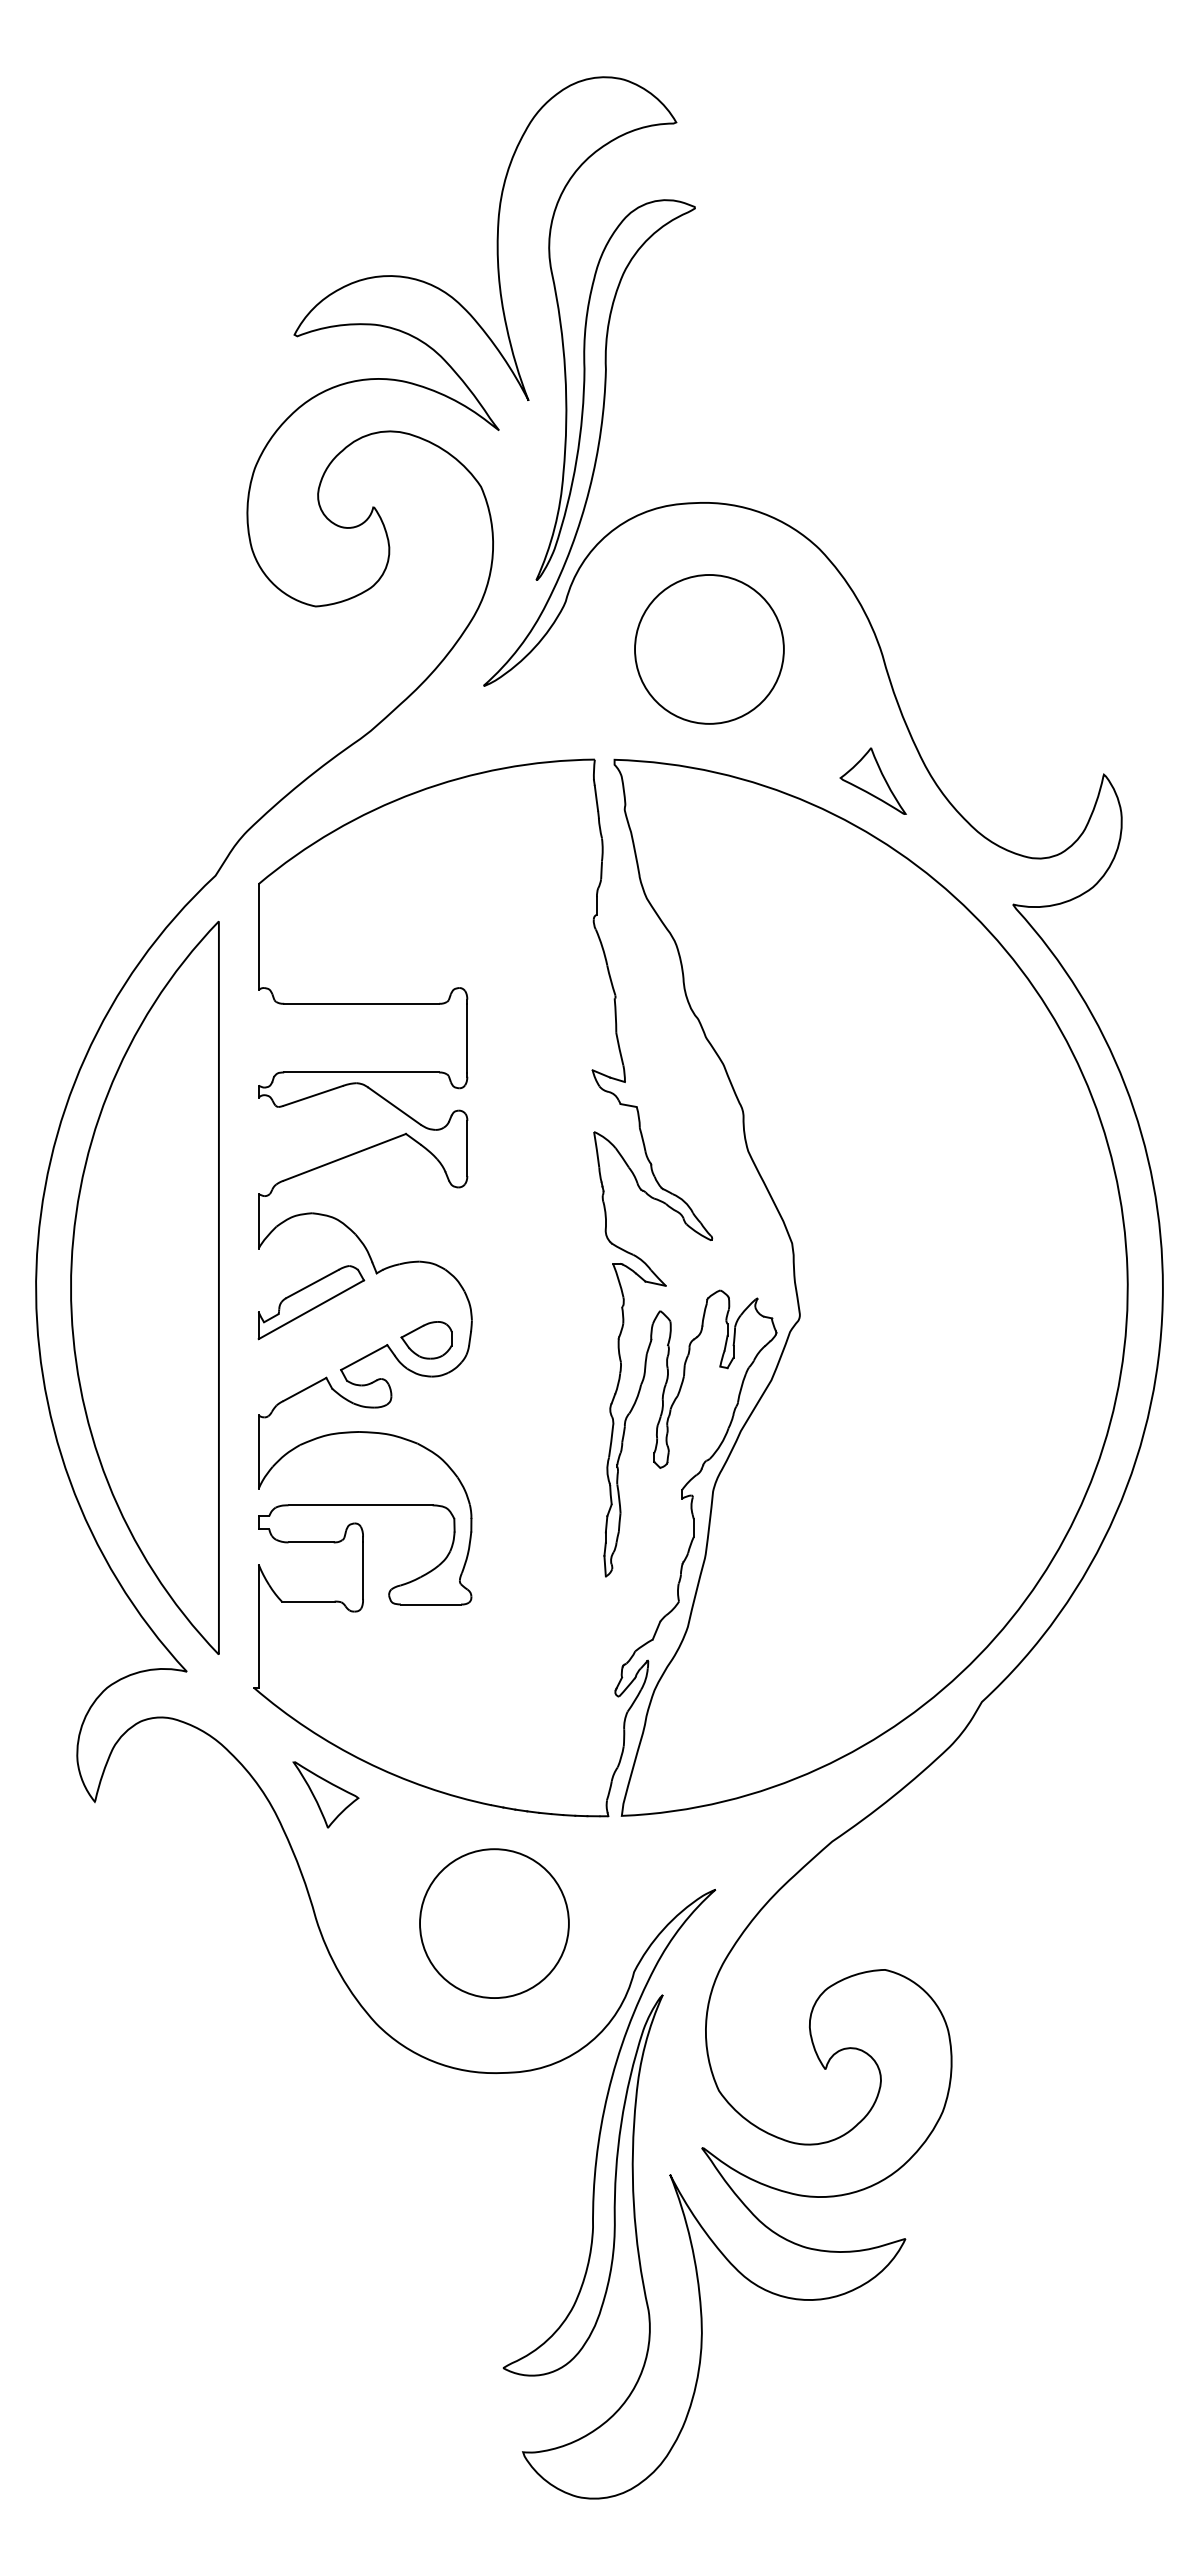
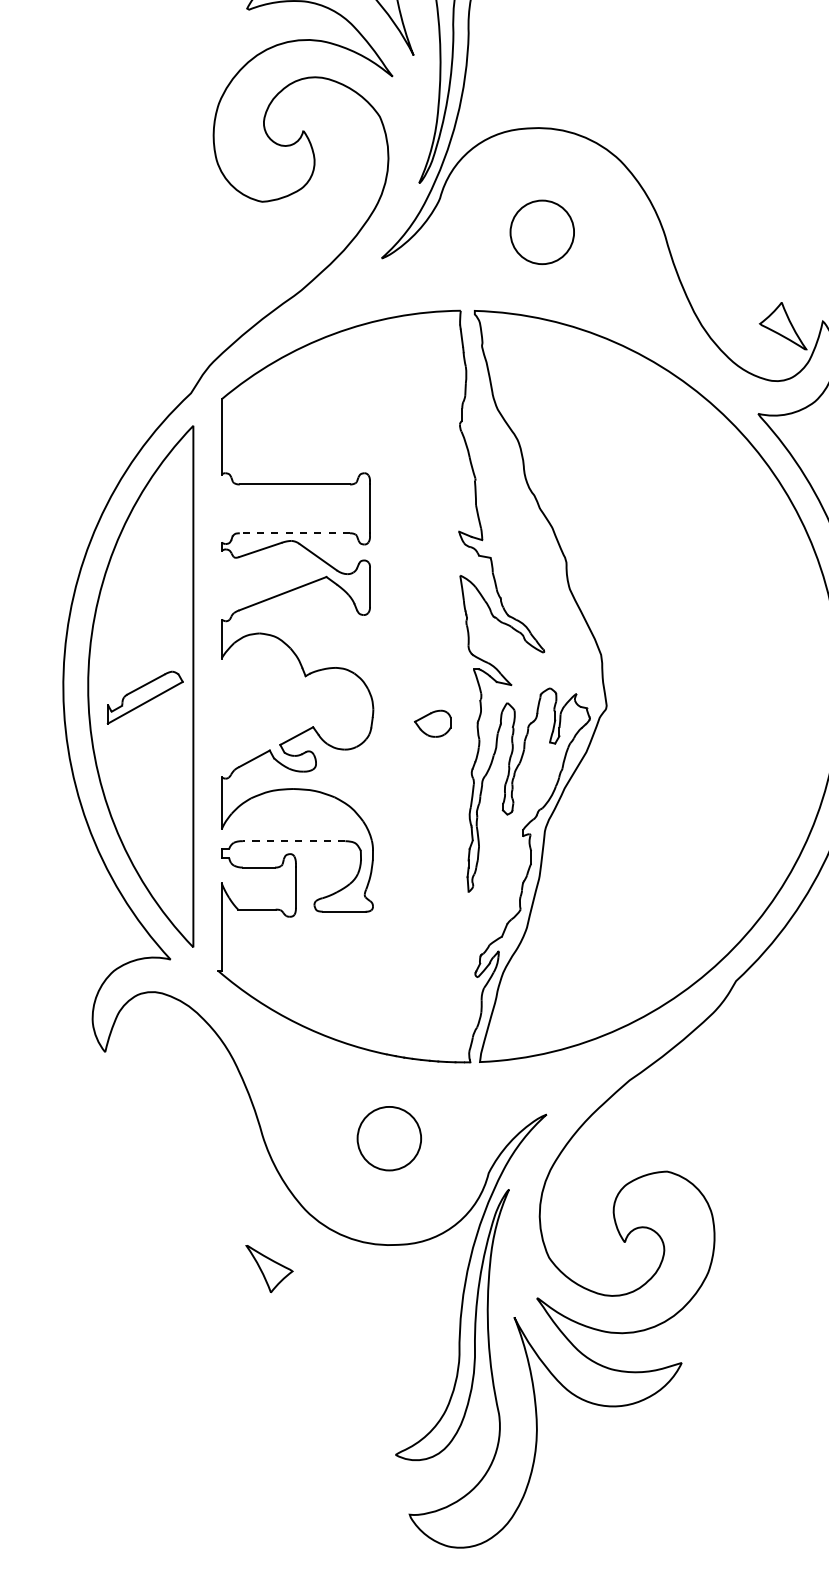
circle: (709, 649) -> (542, 232), size x0.6
part: (872, 780) -> (782, 325), moved
line: (361, 1072) -> (294, 533), solid -> dashed
part: (311, 1302) -> (145, 697), moved
part: (426, 1340) -> (432, 723), moved
line: (360, 1505) -> (294, 841), solid -> dashed
part: (325, 1794) -> (269, 1268), moved
circle: (494, 1923) -> (389, 1138), size x0.6

